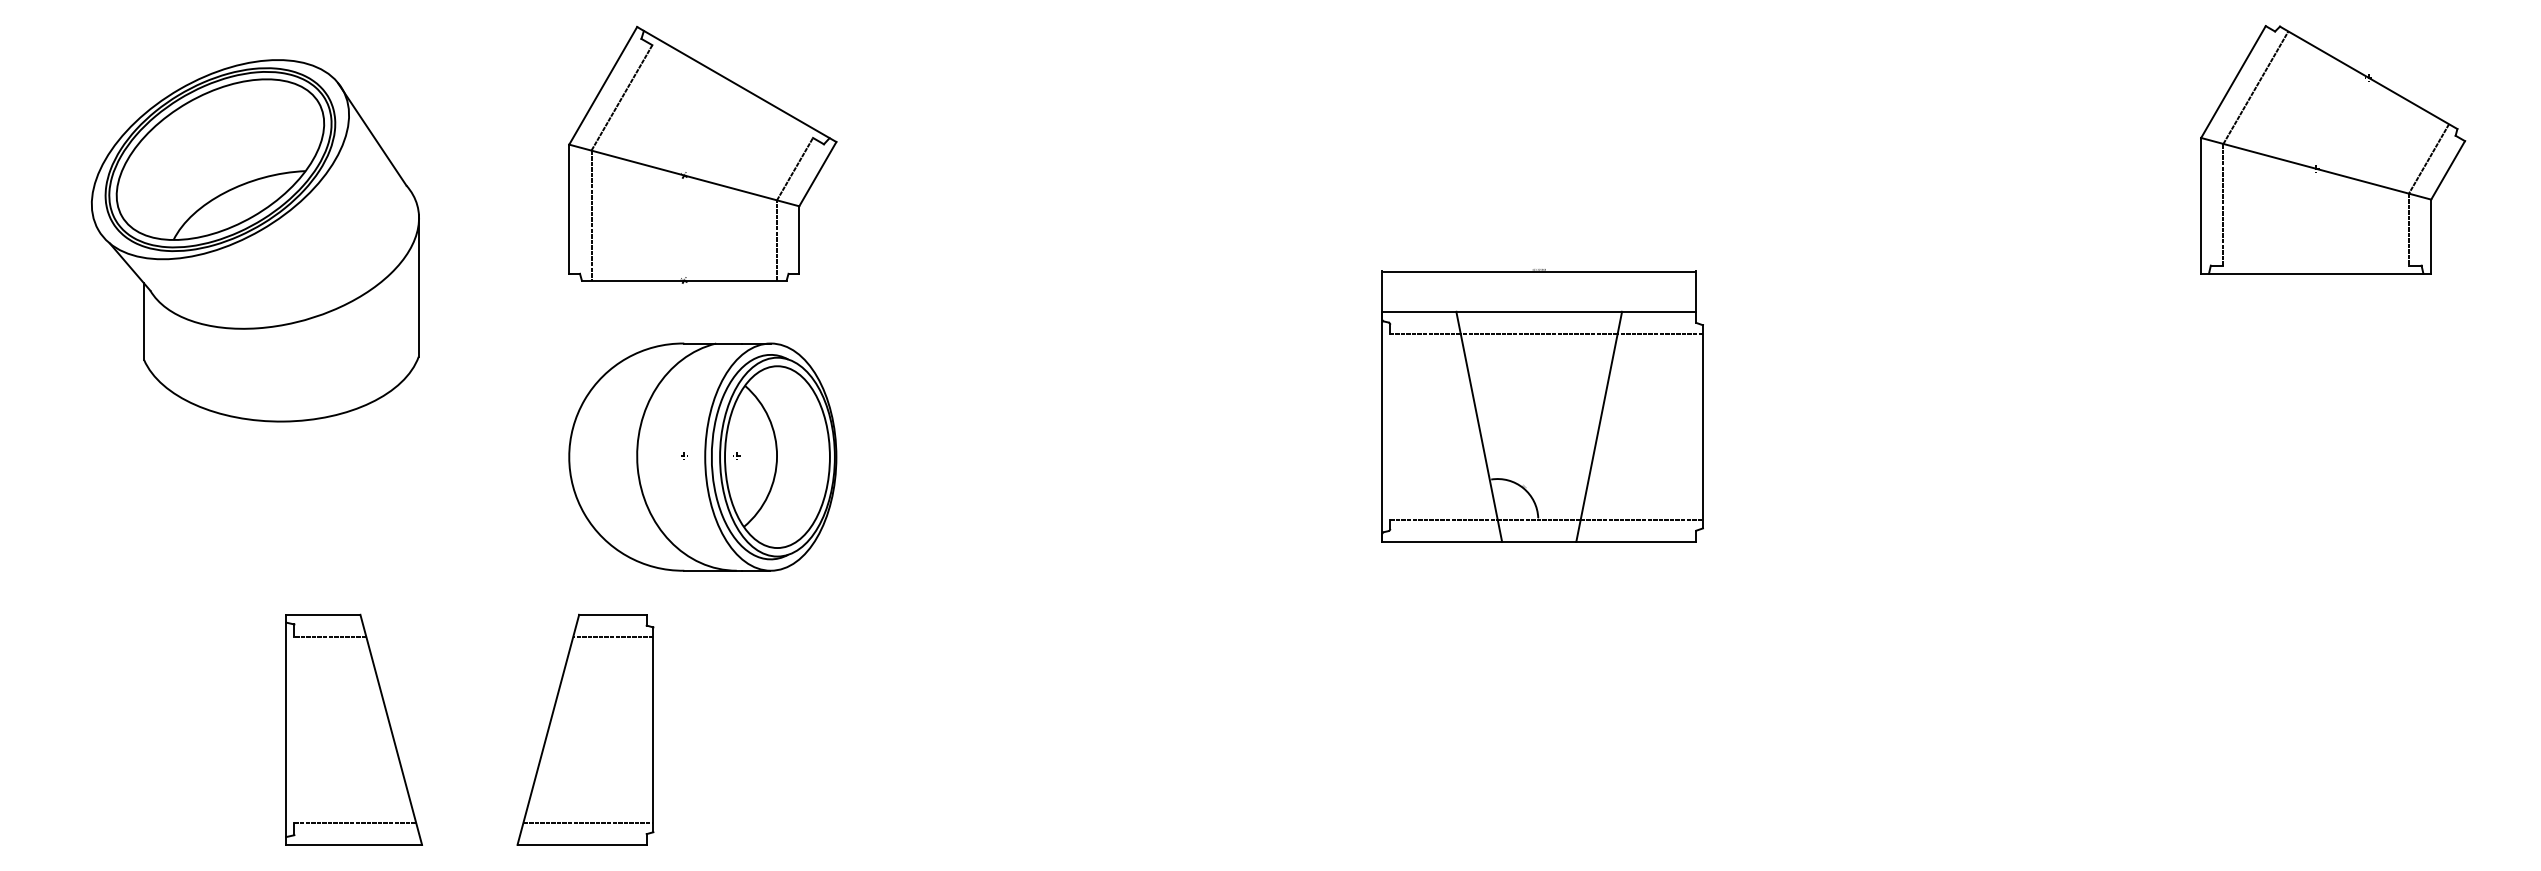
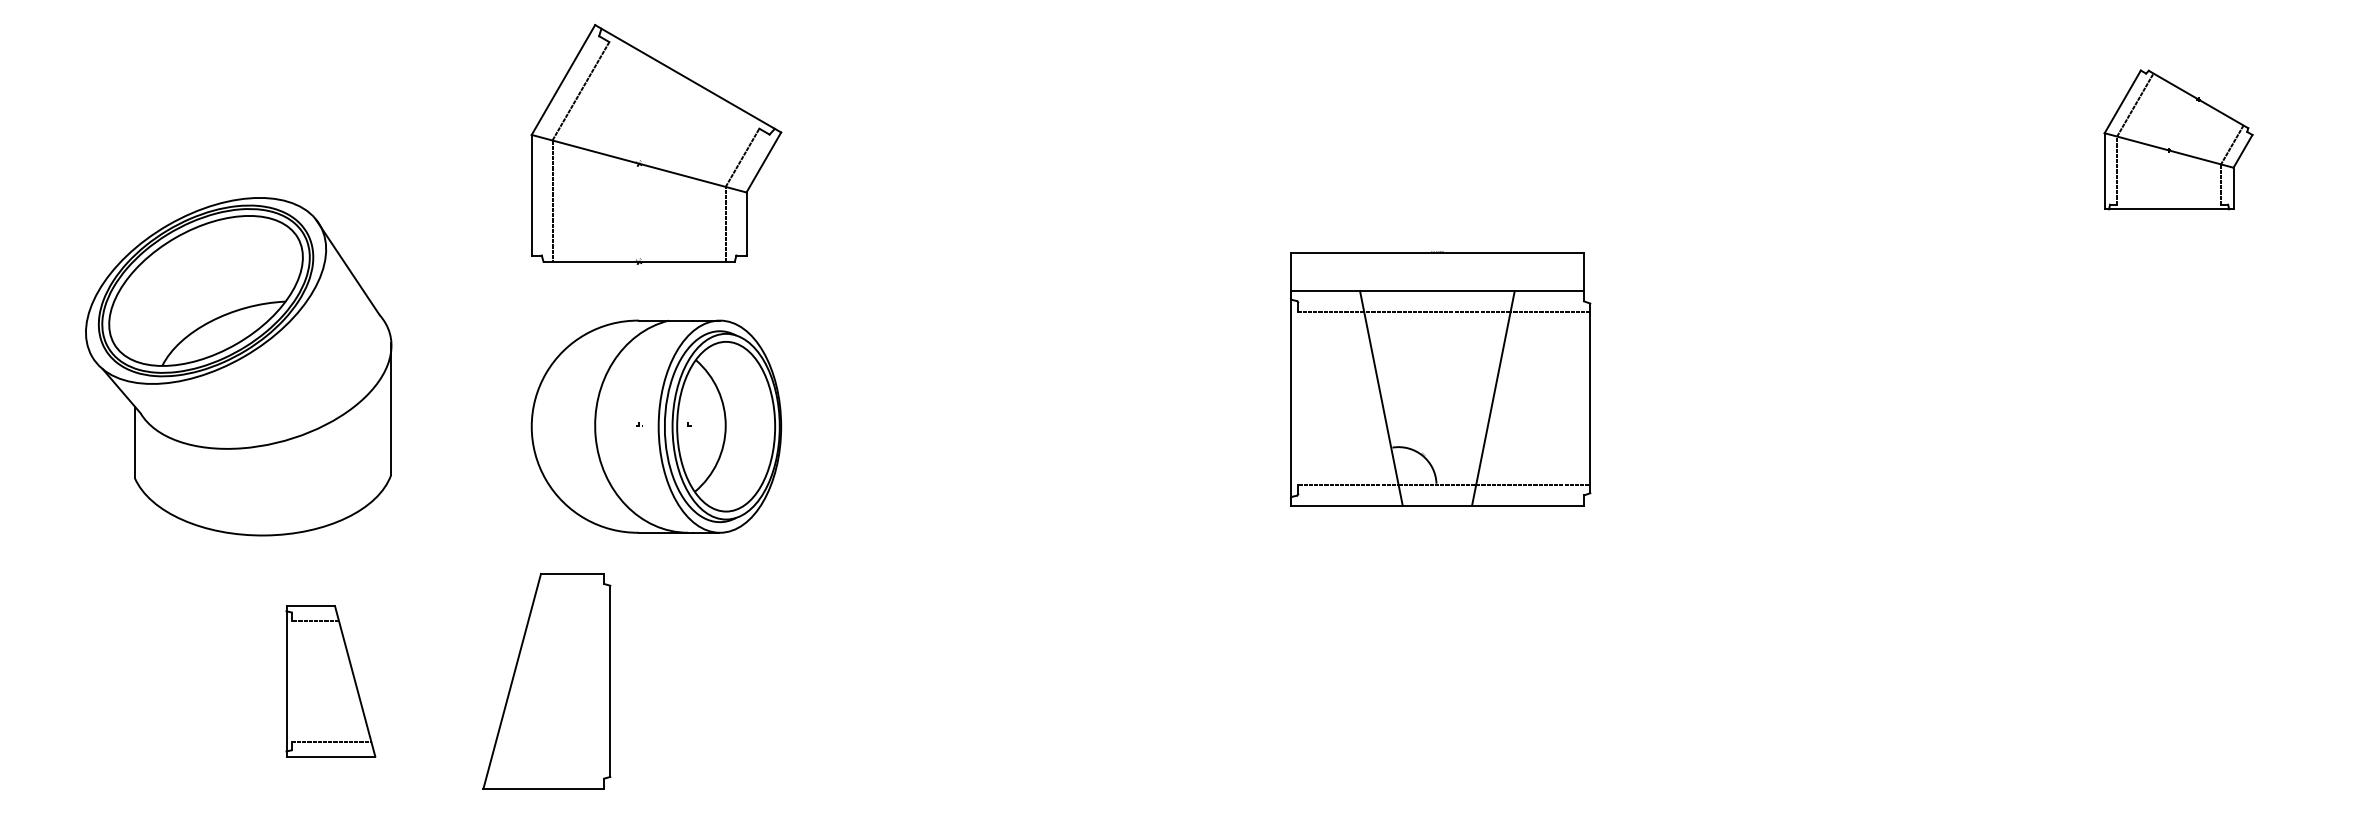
part: (2332, 149) -> (2178, 139), size x0.6
part: (255, 240) -> (238, 366), moved
line: (612, 636) -> (572, 594), removed
part: (353, 730) -> (330, 681), size x0.7
line: (588, 822) -> (549, 767), removed

